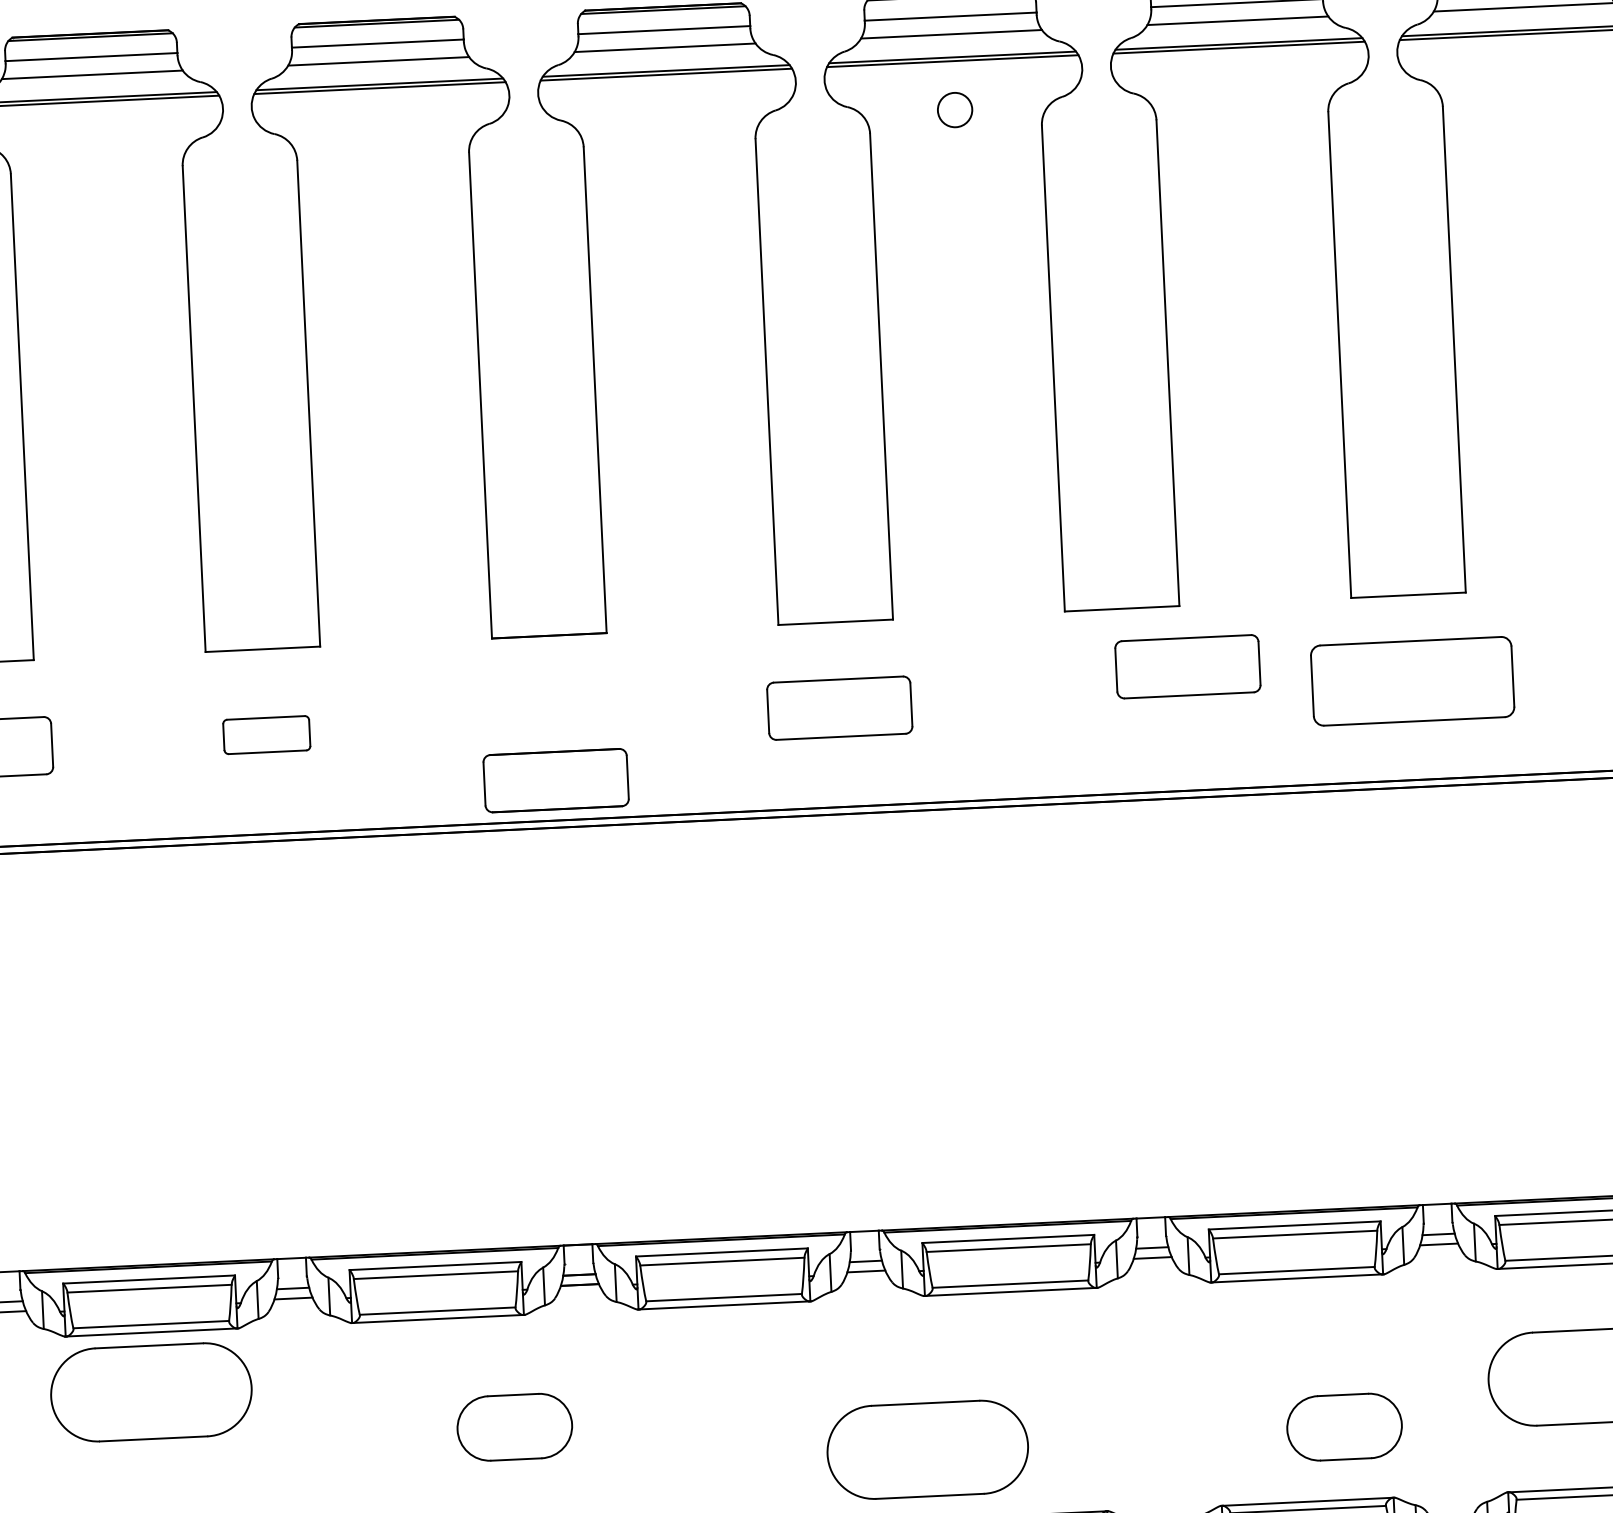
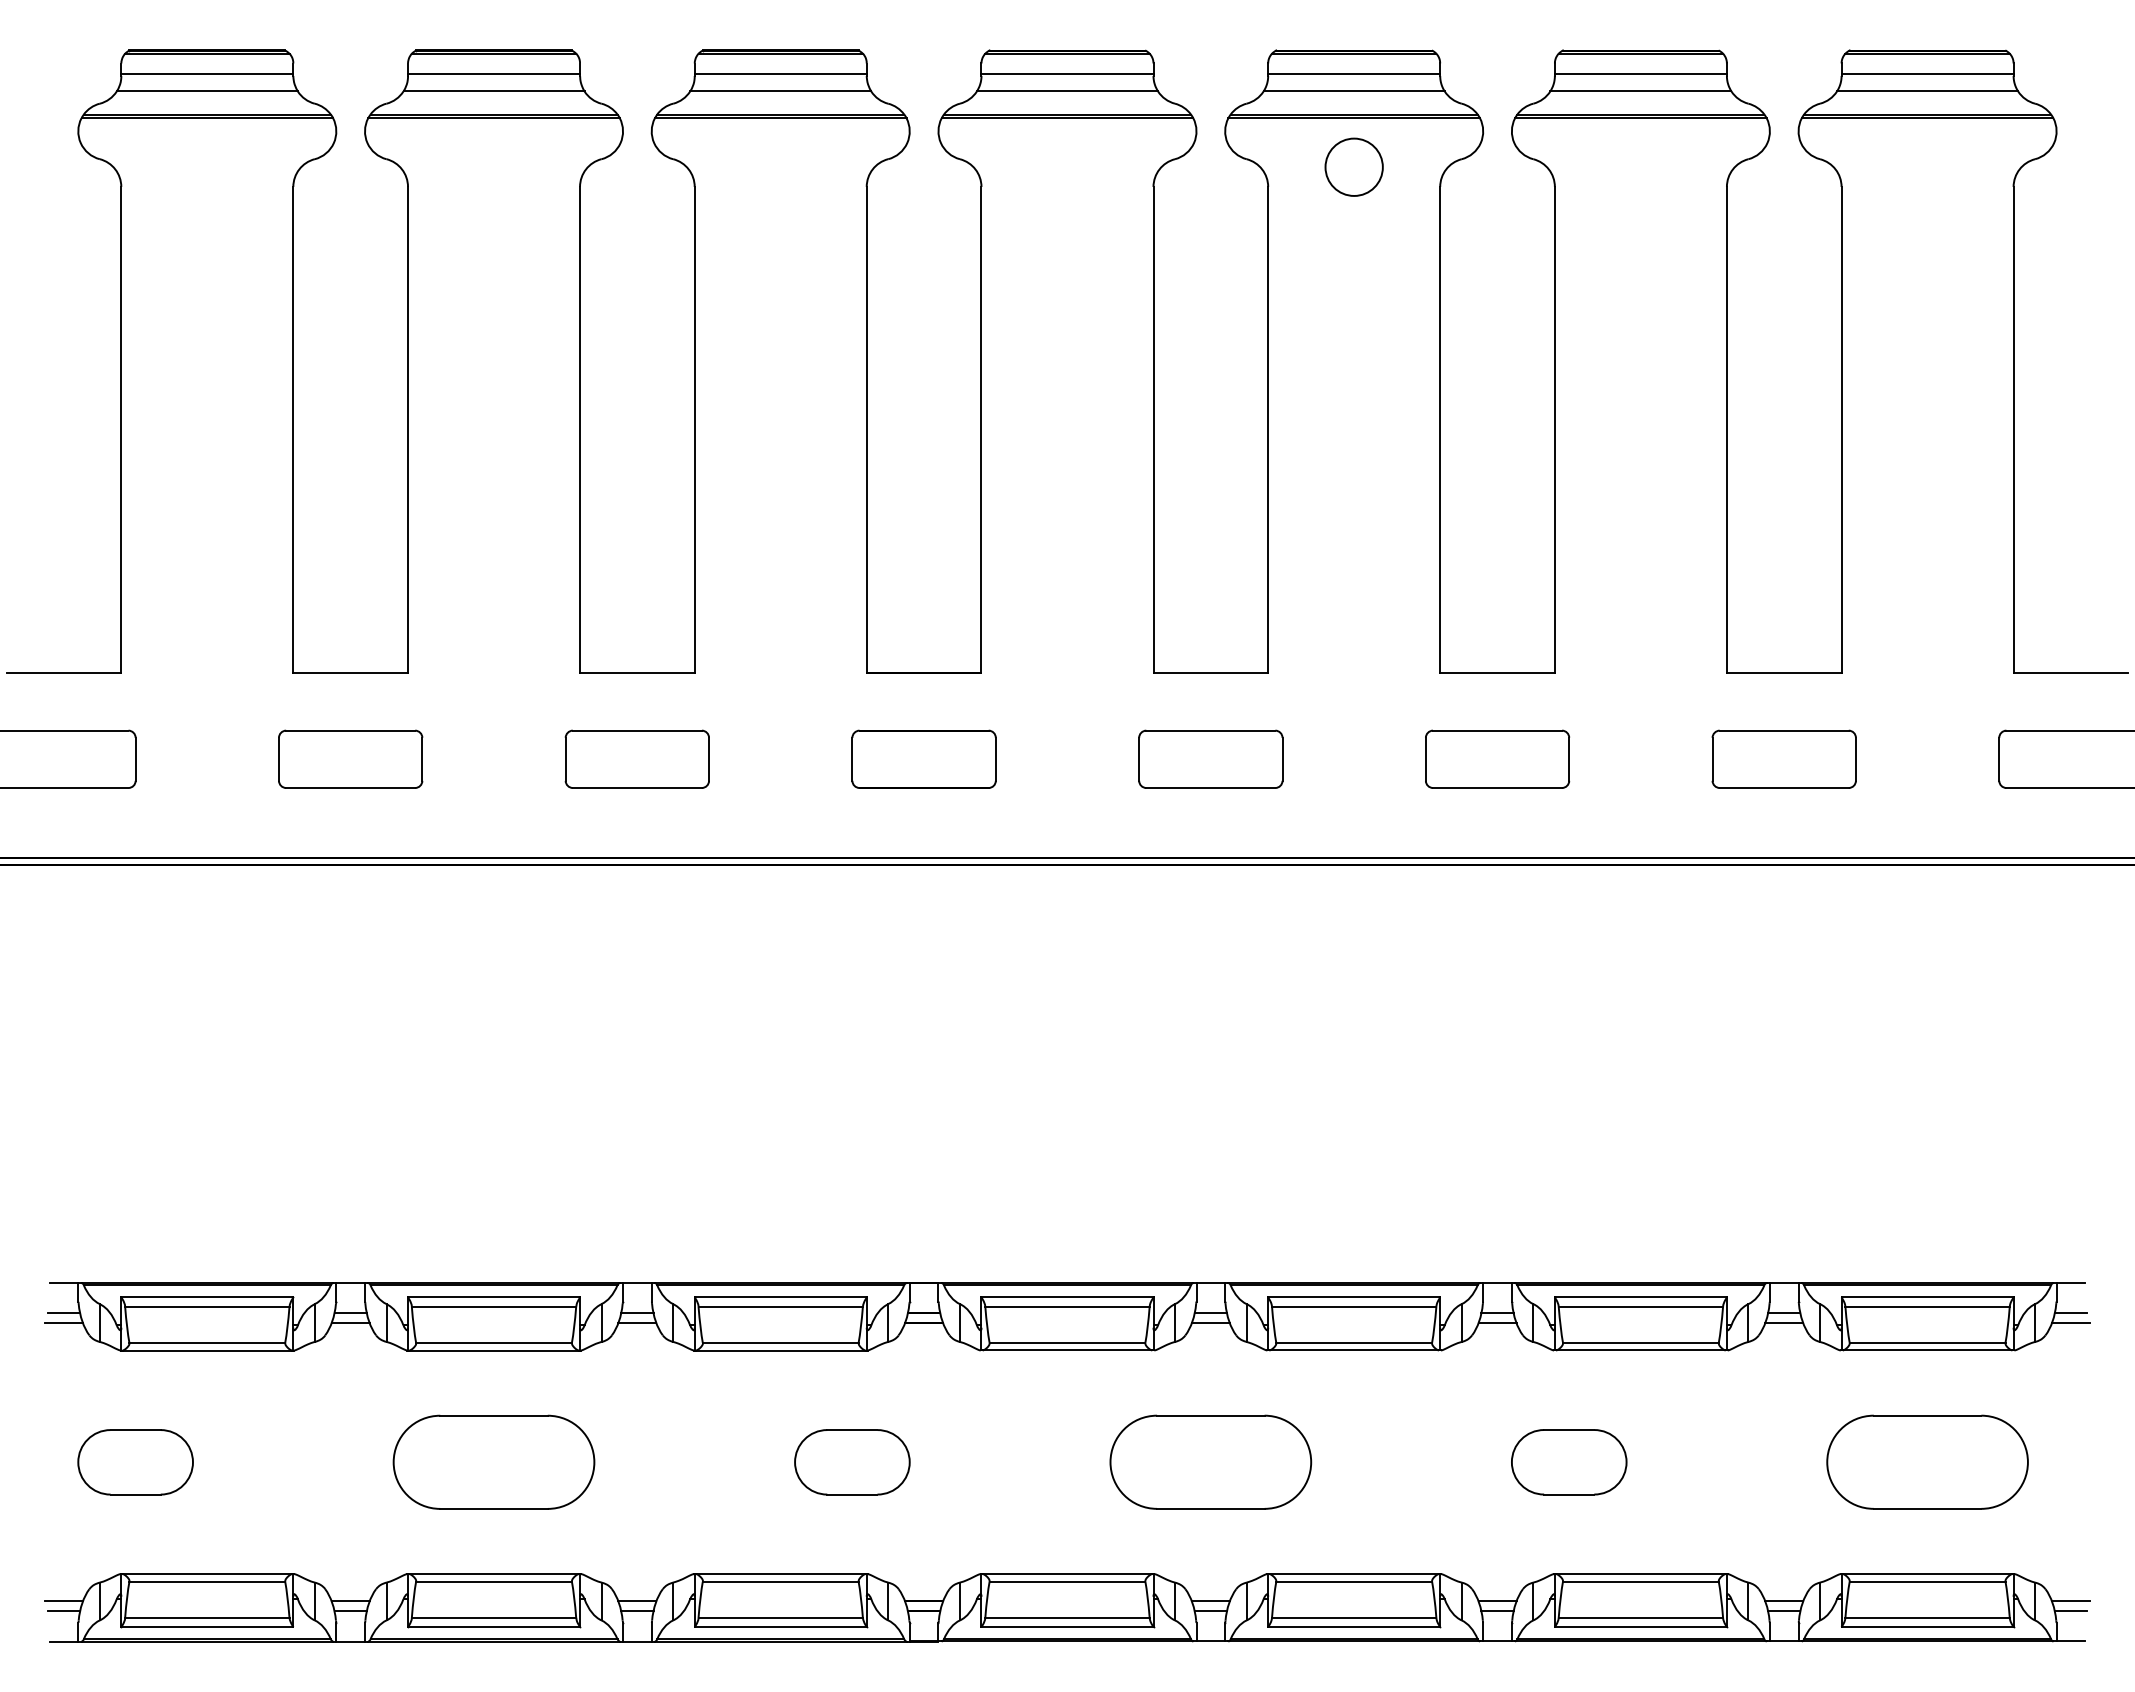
circle: (954, 109) -> (1353, 166), size x1.67
part: (1187, 665) -> (1497, 758), moved
part: (1411, 680) -> (1783, 758), size x0.71
part: (266, 734) -> (636, 758), size x1.67
part: (555, 779) -> (923, 758), moved
part: (150, 1391) -> (493, 1461), moved
part: (1344, 1427) -> (1569, 1462), moved
part: (927, 1449) -> (1210, 1461), moved

